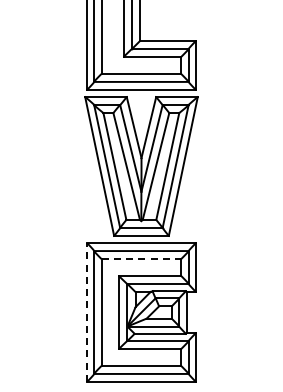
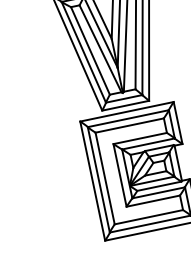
line: (141, 259) -> (129, 125), dashed -> solid
line: (87, 312) -> (93, 181), dashed -> solid

